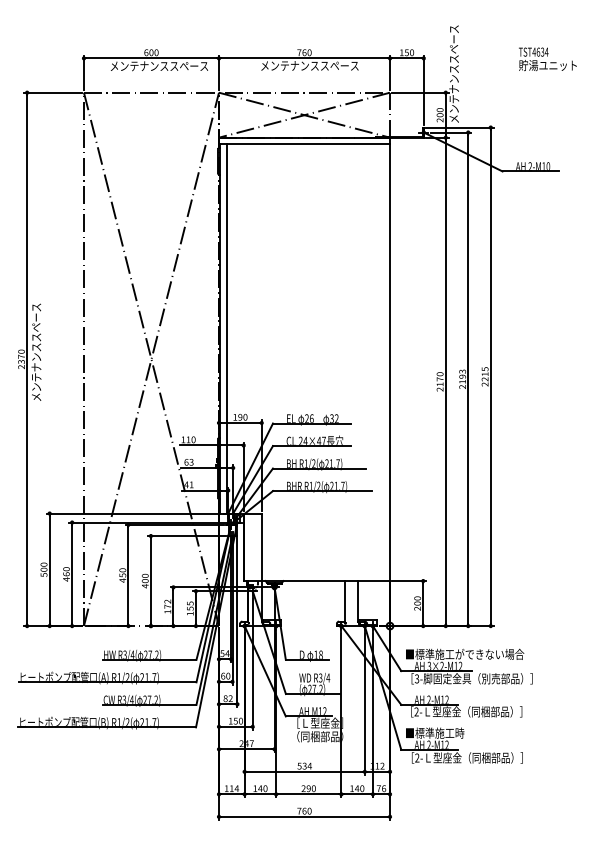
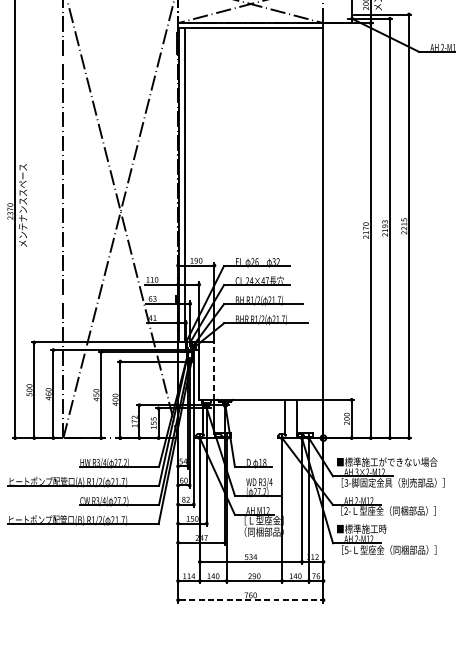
line: (261, 547) -> (214, 371), solid -> dashed
text: (417, 757) -> (346, 549), 2- -> 5-
line: (305, 816) -> (251, 599), solid -> dashed

